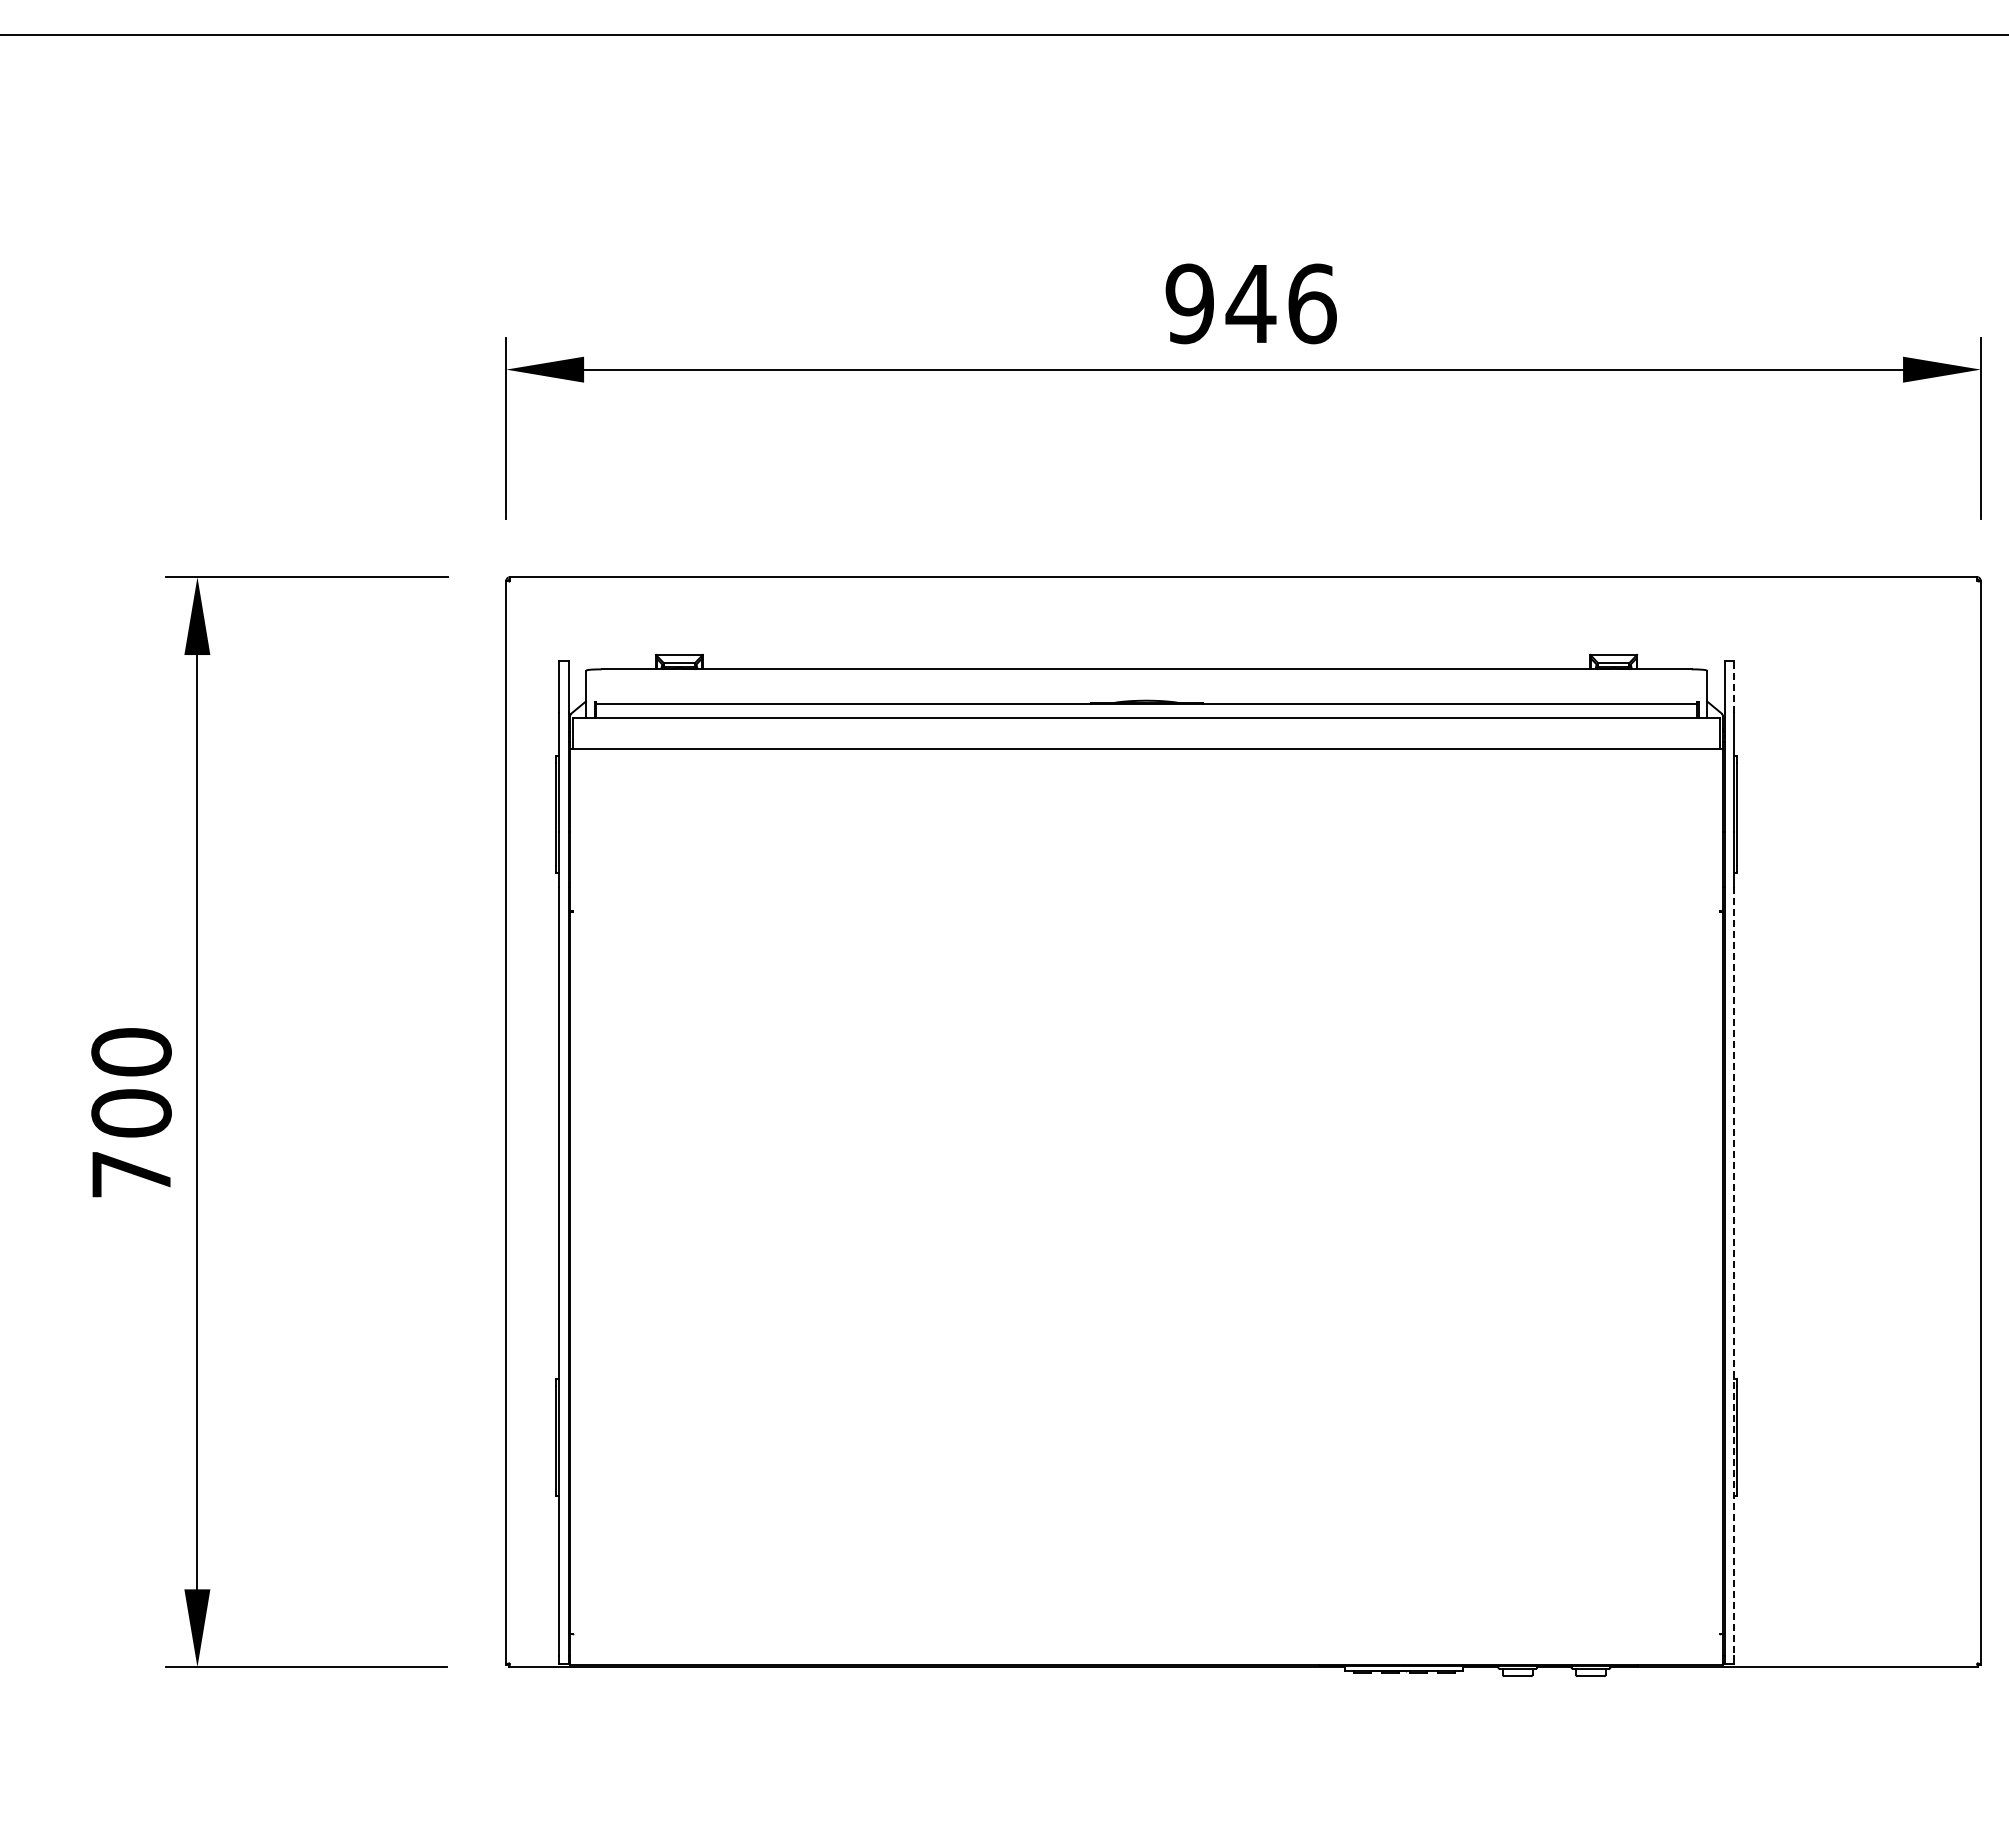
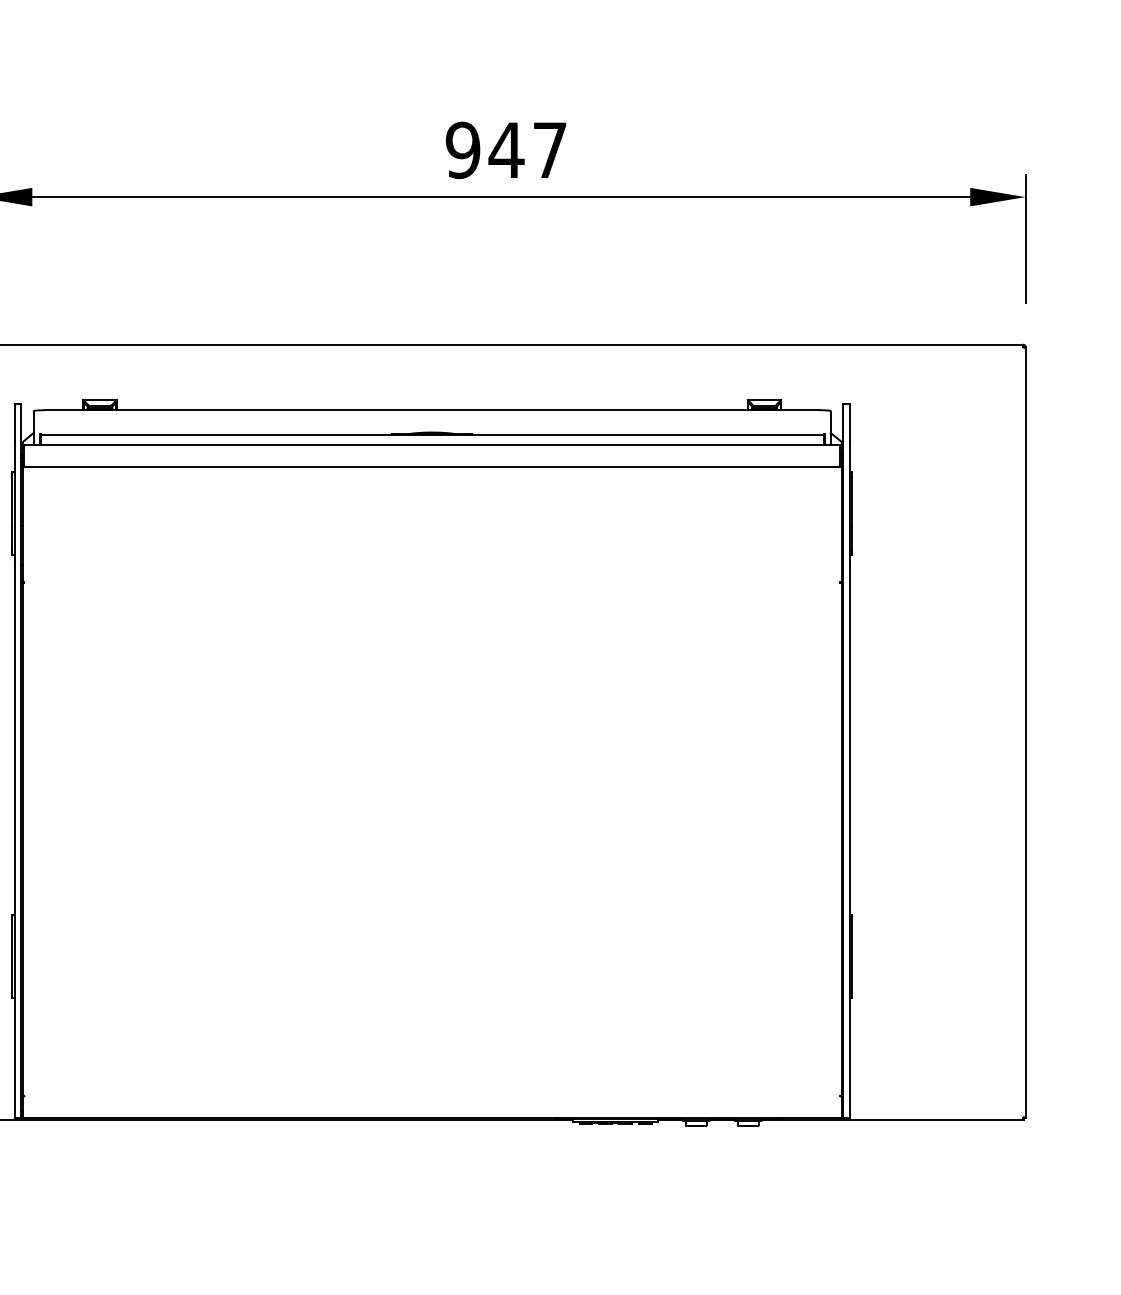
text: (1312, 303) -> (550, 150), 946 -> 947
line: (1733, 686) -> (849, 422), dashed -> solid
line: (1733, 1271) -> (849, 838), dashed -> solid

